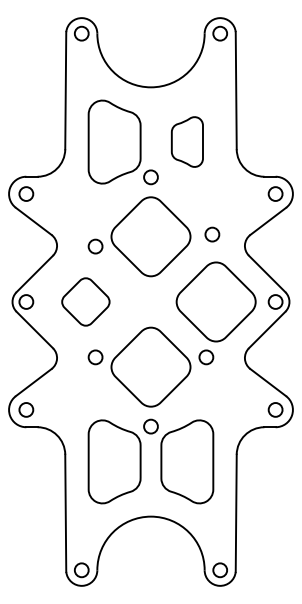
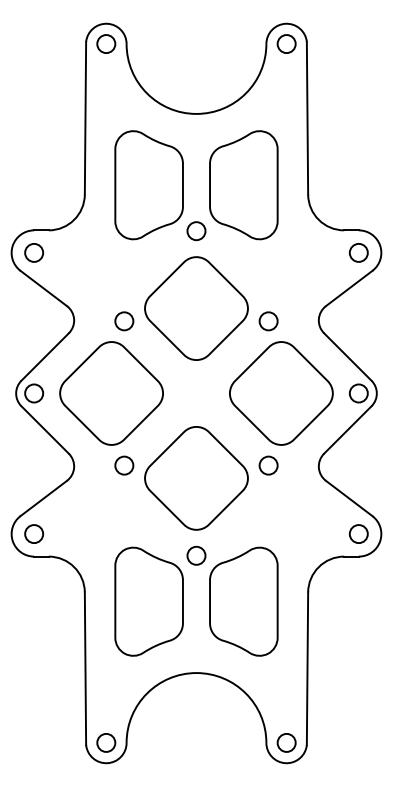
part: (187, 141) -> (244, 184), size x1.67
circle: (212, 234) -> (268, 321), moved
part: (85, 301) -> (111, 392), size x1.67

